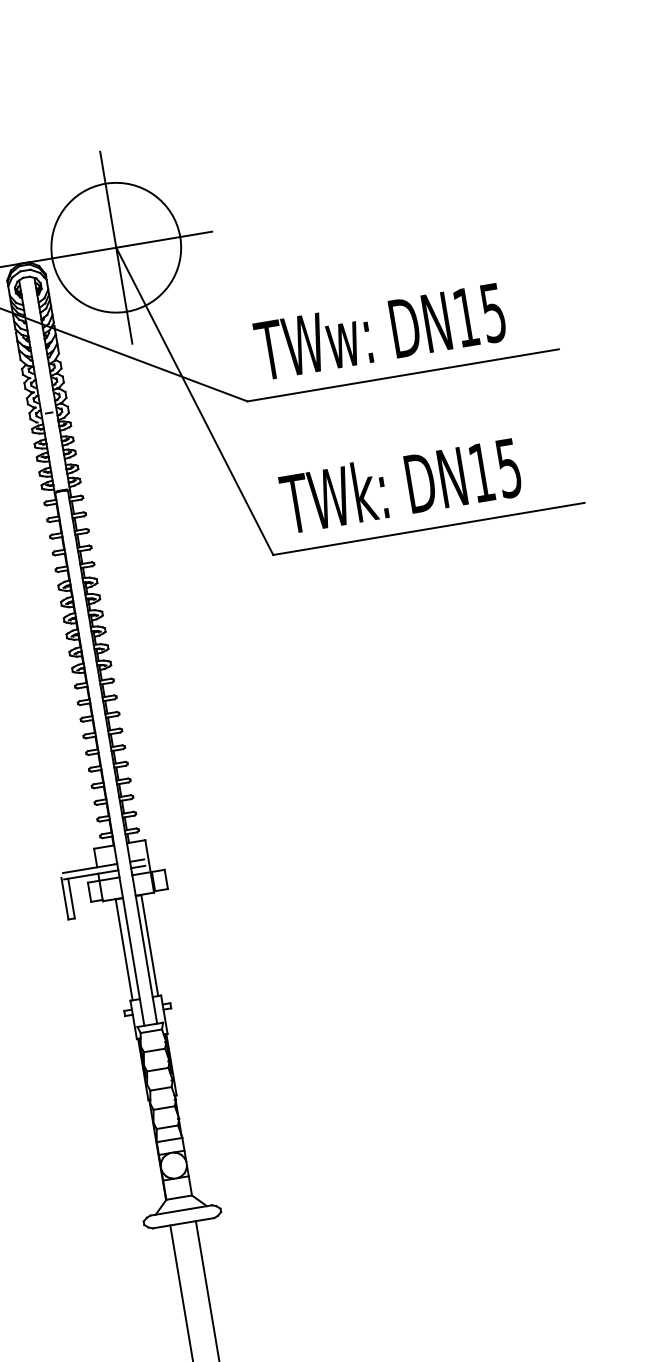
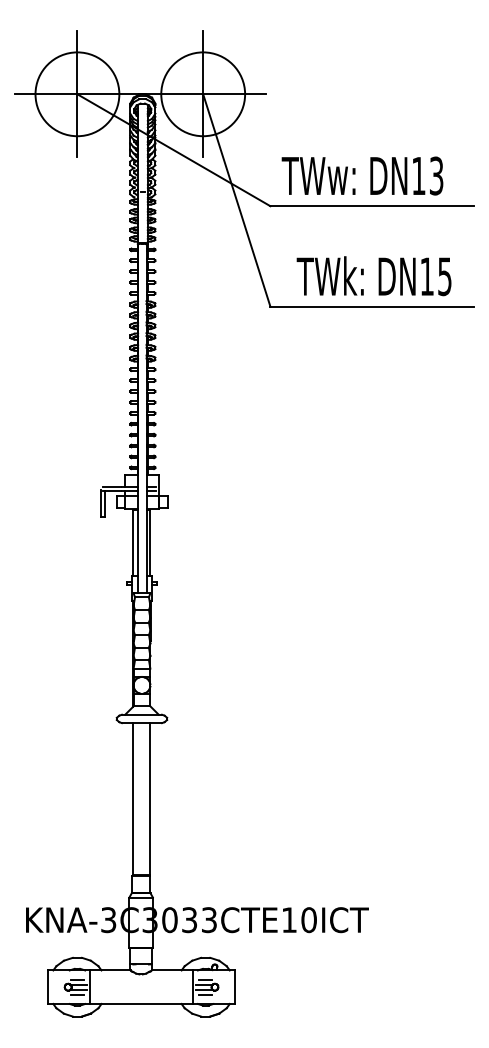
text: (493, 312) -> (436, 175), DN15 -> DN13
text: (399, 486) -> (373, 276), moved

